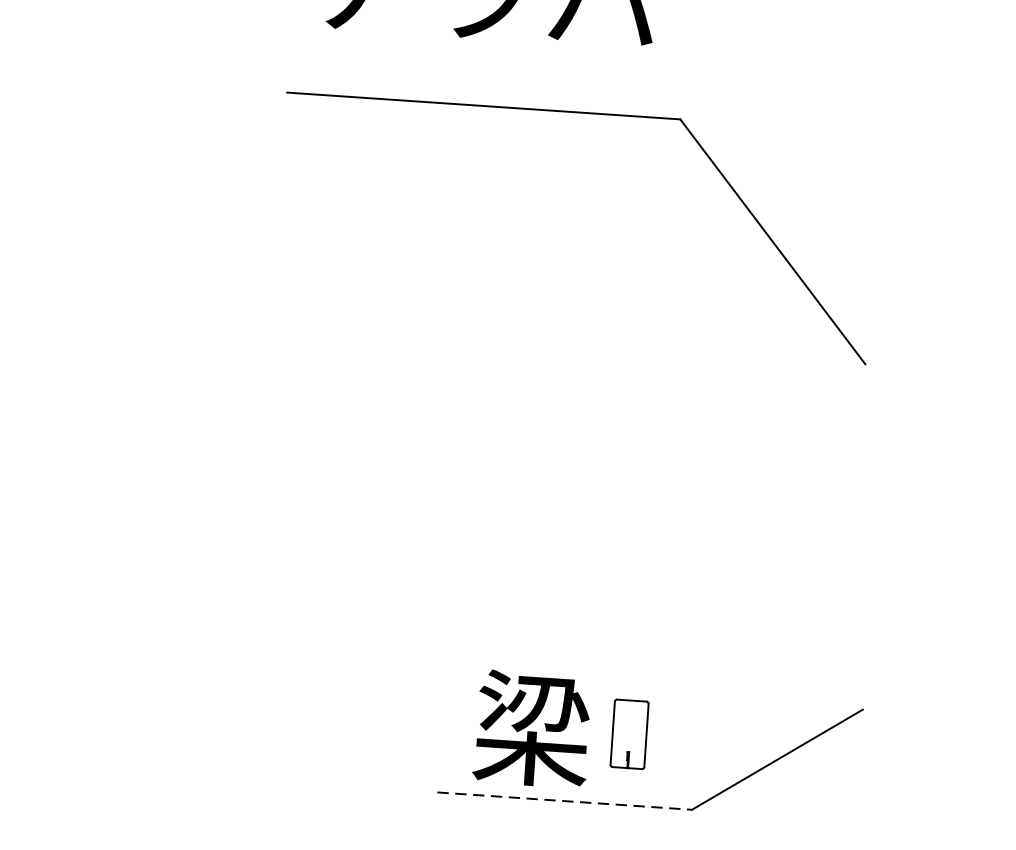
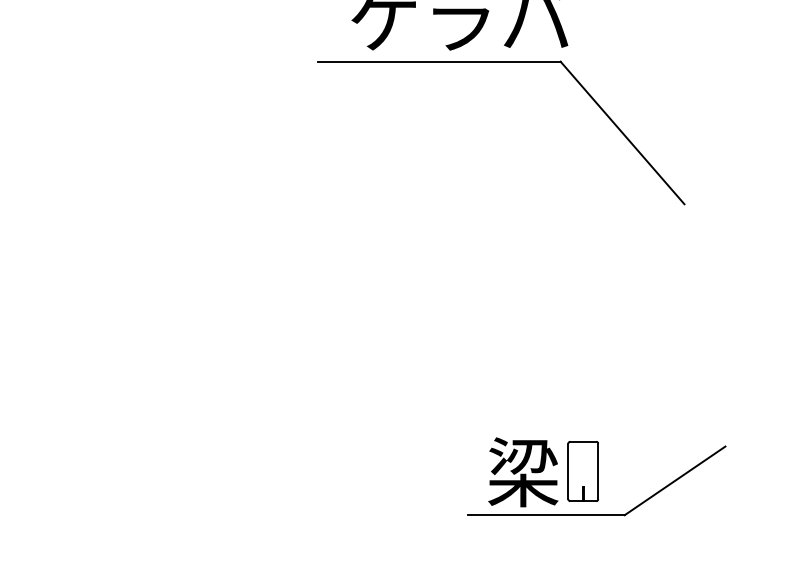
part: (584, 114) -> (501, 62), moved
part: (628, 734) -> (582, 471), size x1.43
line: (565, 801) -> (546, 515), dashed -> solid

